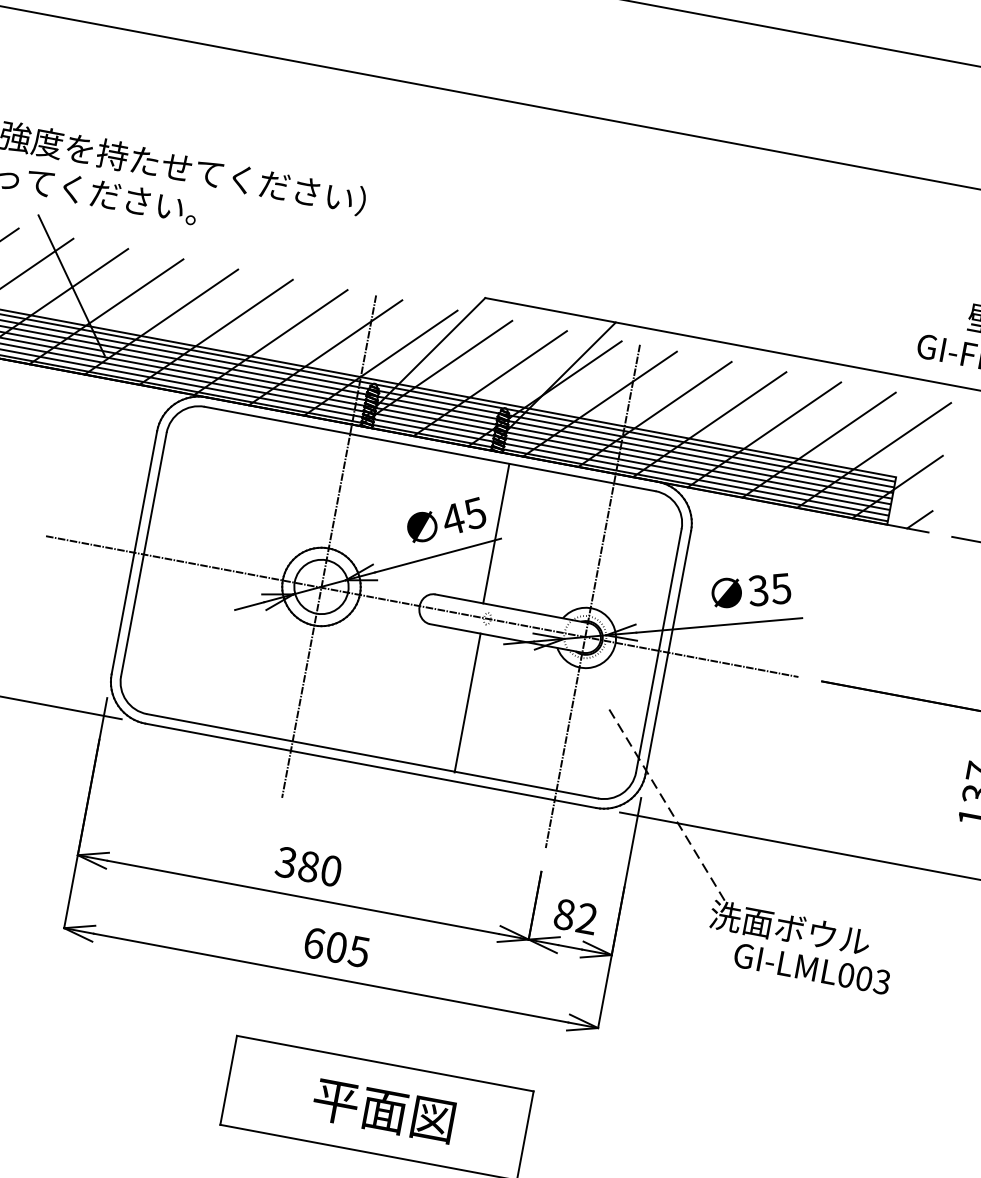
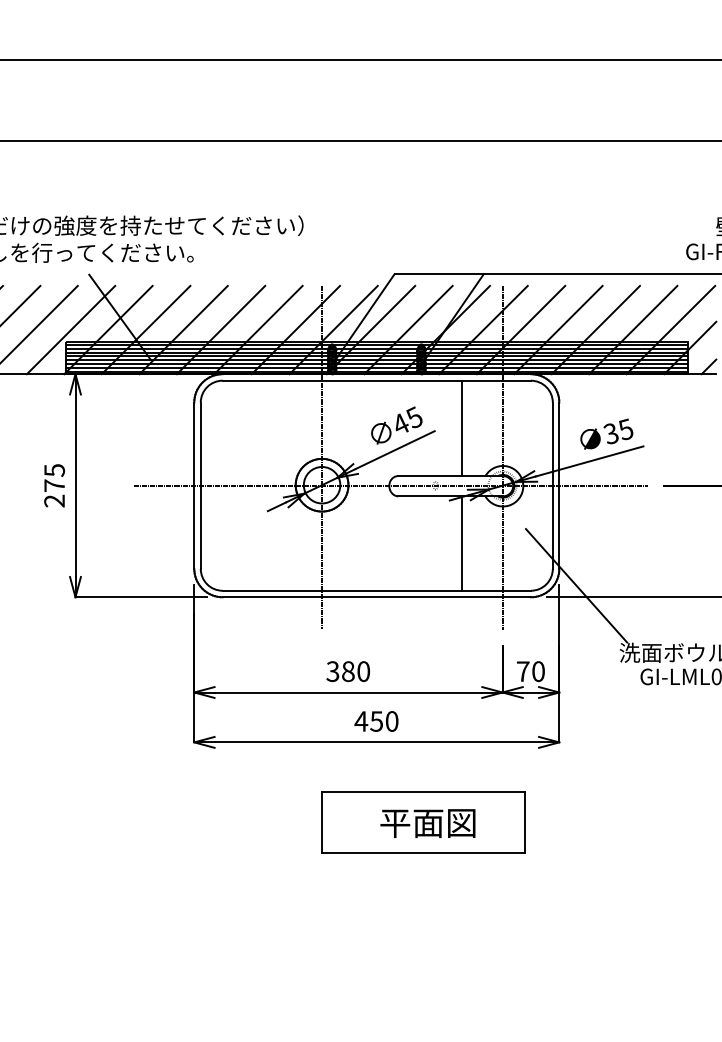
line: (495, 533) -> (461, 428), moved
line: (467, 702) -> (461, 543), moved
line: (666, 803) -> (576, 585), dashed -> solid
text: (575, 916) -> (530, 671), 82 -> 70
text: (336, 947) -> (376, 721), 605 -> 450

